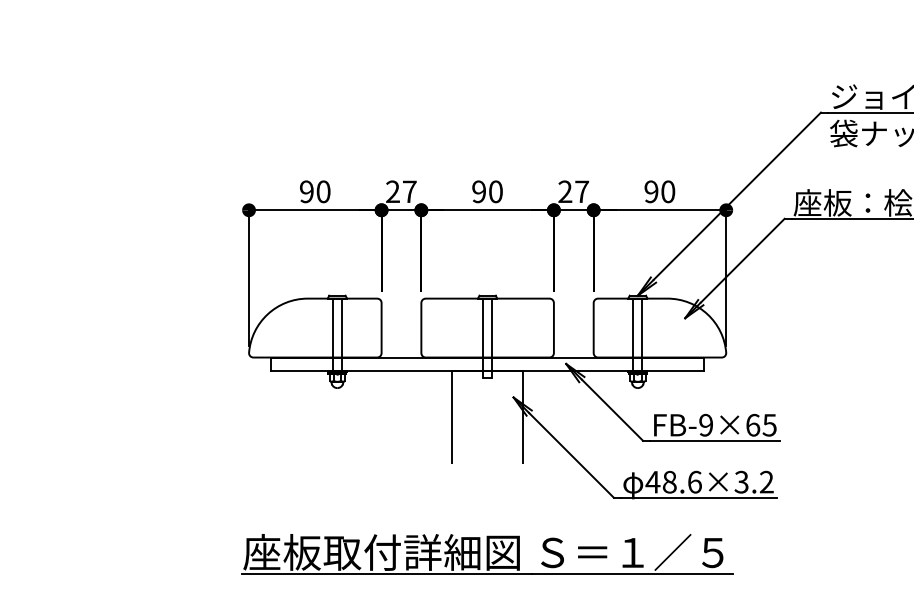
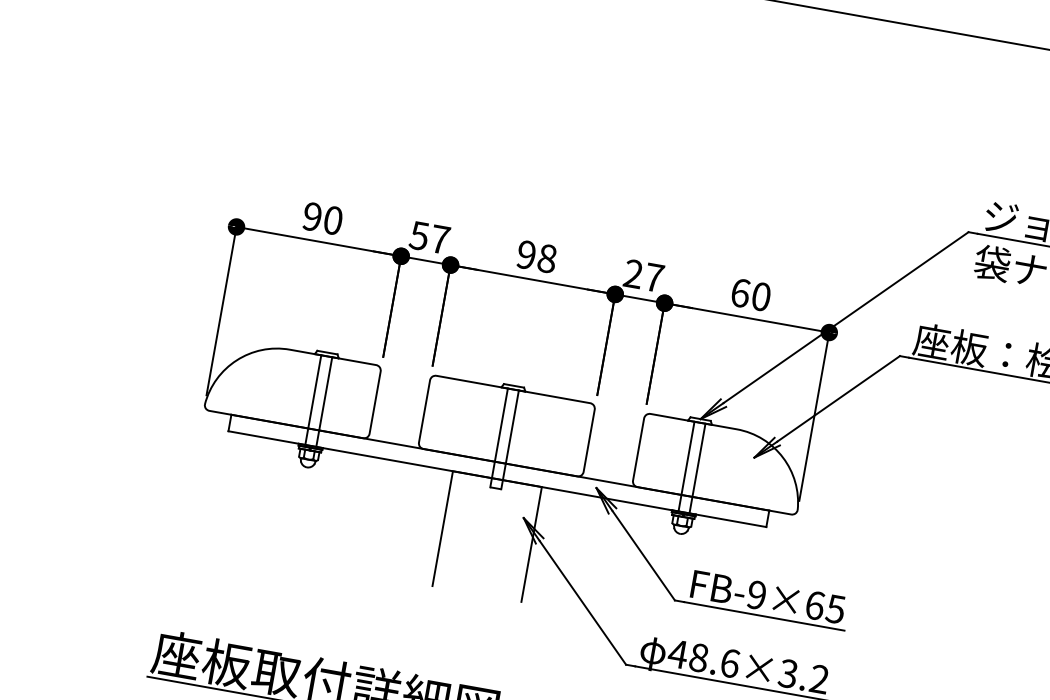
text: (392, 191) -> (418, 235), 27 -> 57
text: (651, 191) -> (740, 292), 90 -> 60
text: (495, 192) -> (546, 259), 90 -> 98

